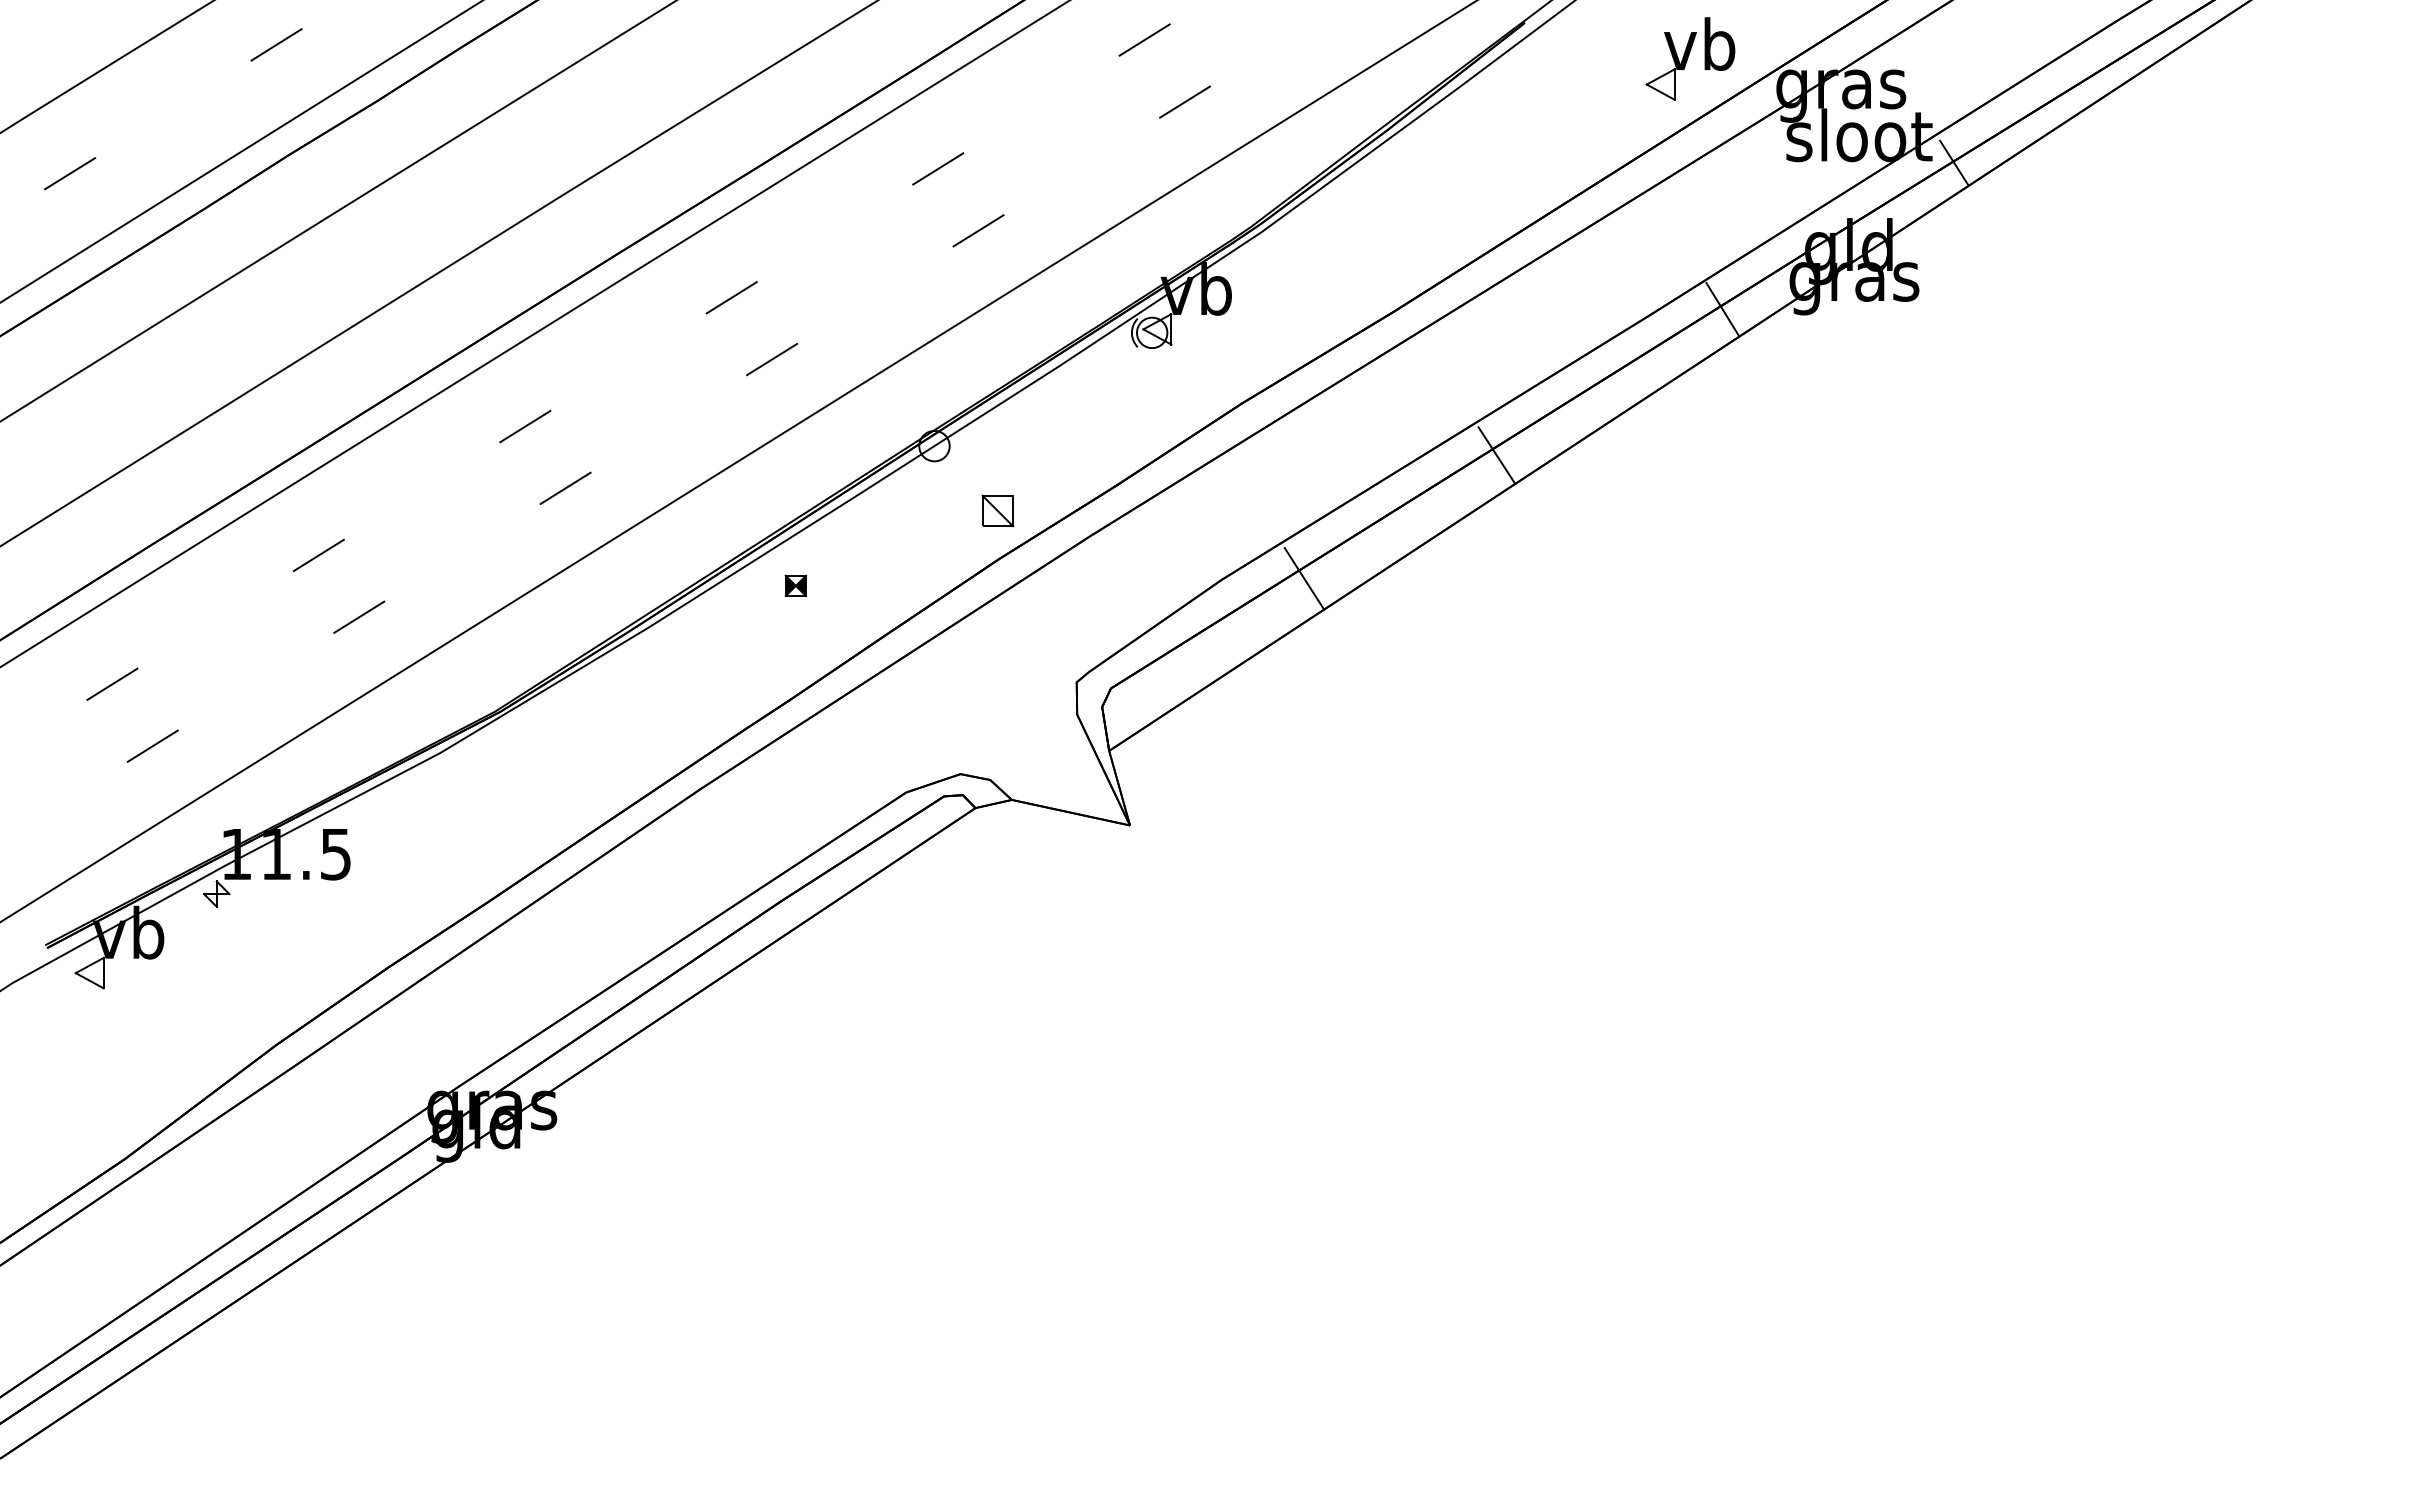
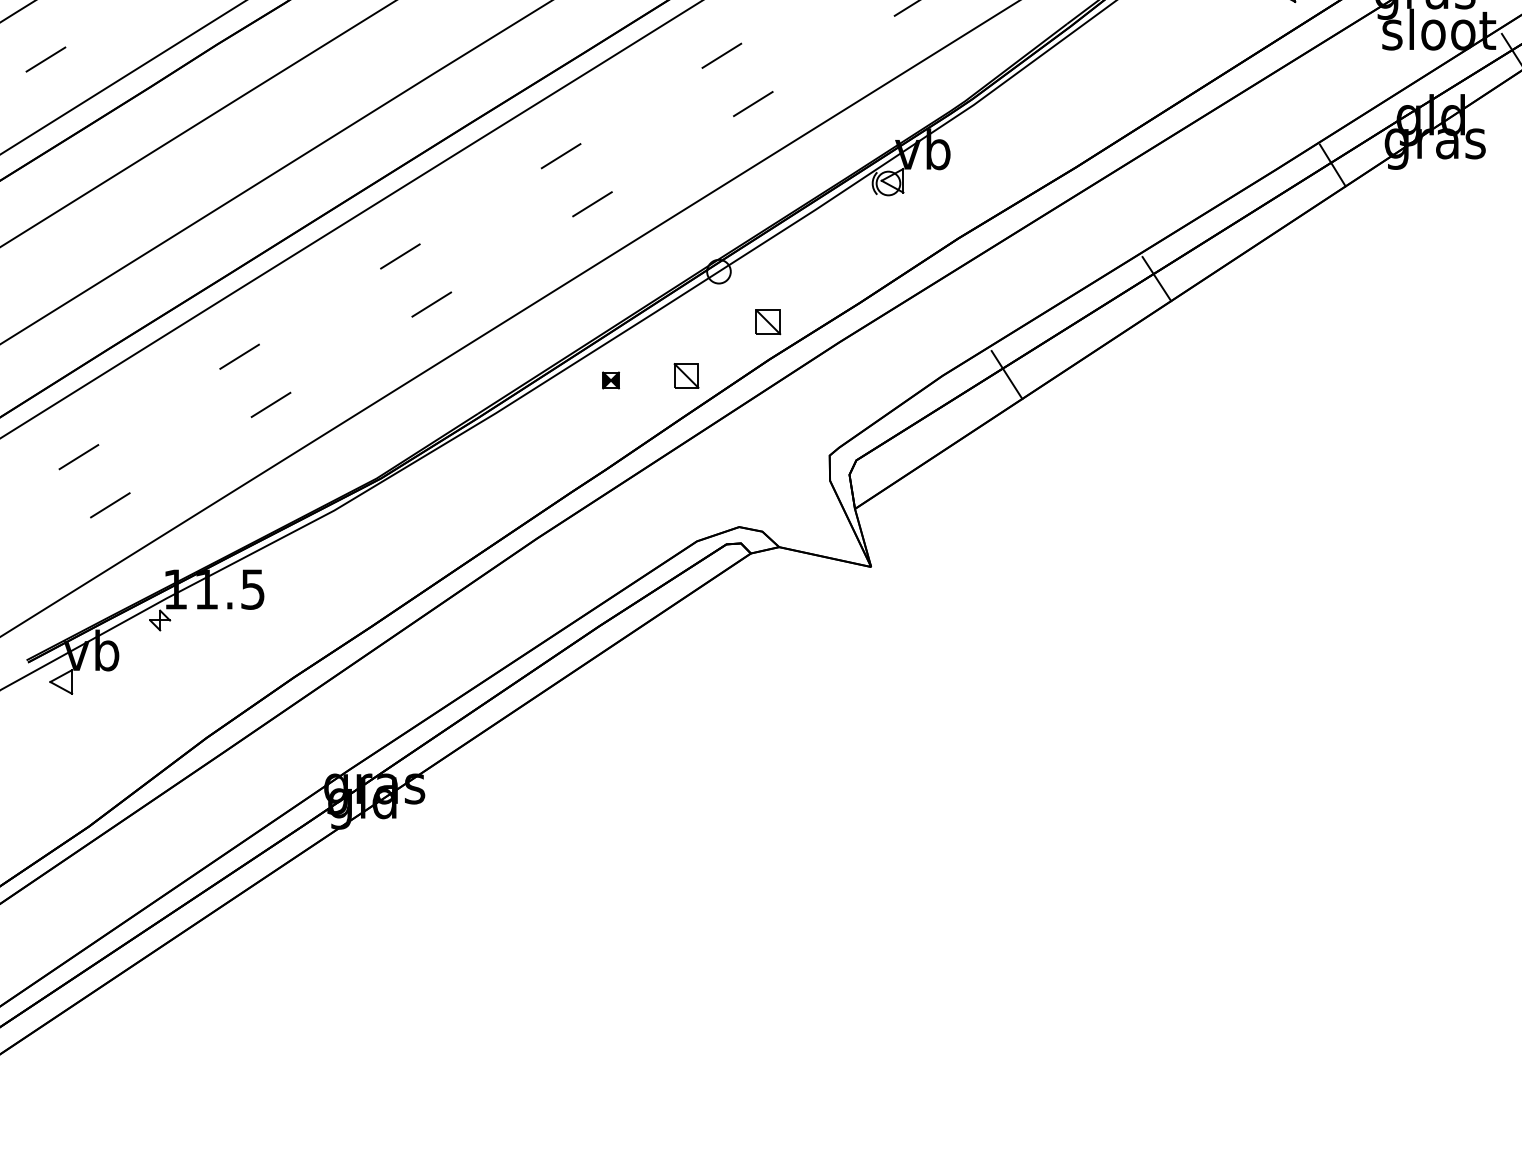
part: (892, 579) -> (686, 375), added

